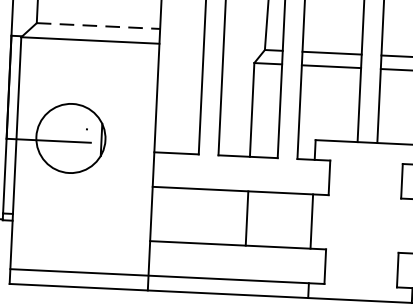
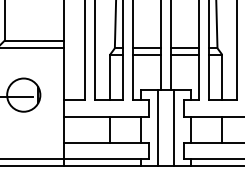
line: (98, 25) -> (34, 40), dashed -> solid
line: (345, 220) -> (157, 128), added
line: (381, 222) -> (174, 128), added

